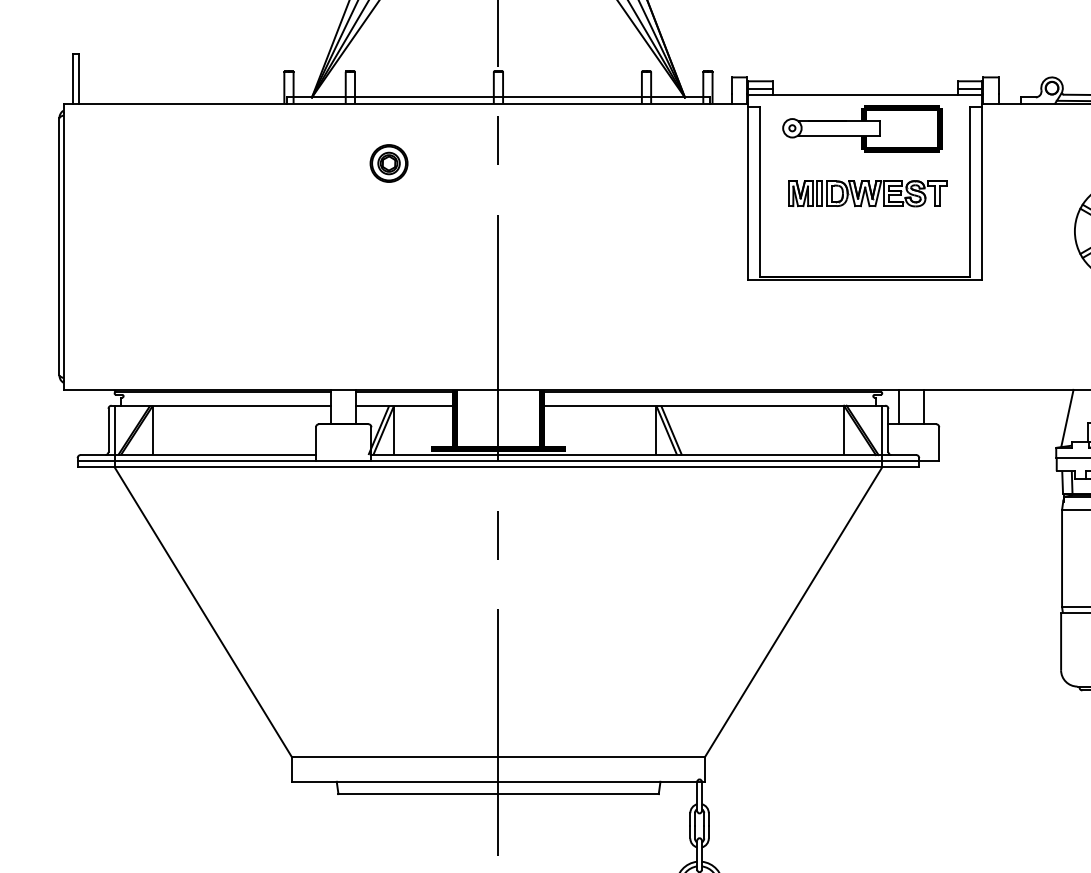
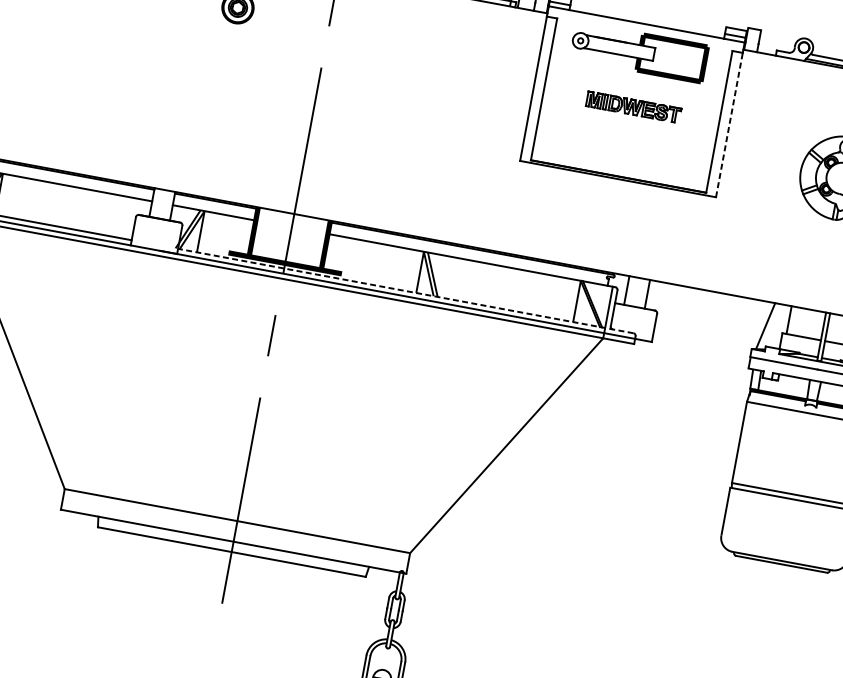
part: (867, 193) -> (633, 107), size x0.7
line: (982, 193) -> (729, 124), solid -> dashed
line: (643, 455) -> (405, 291), solid -> dashed

